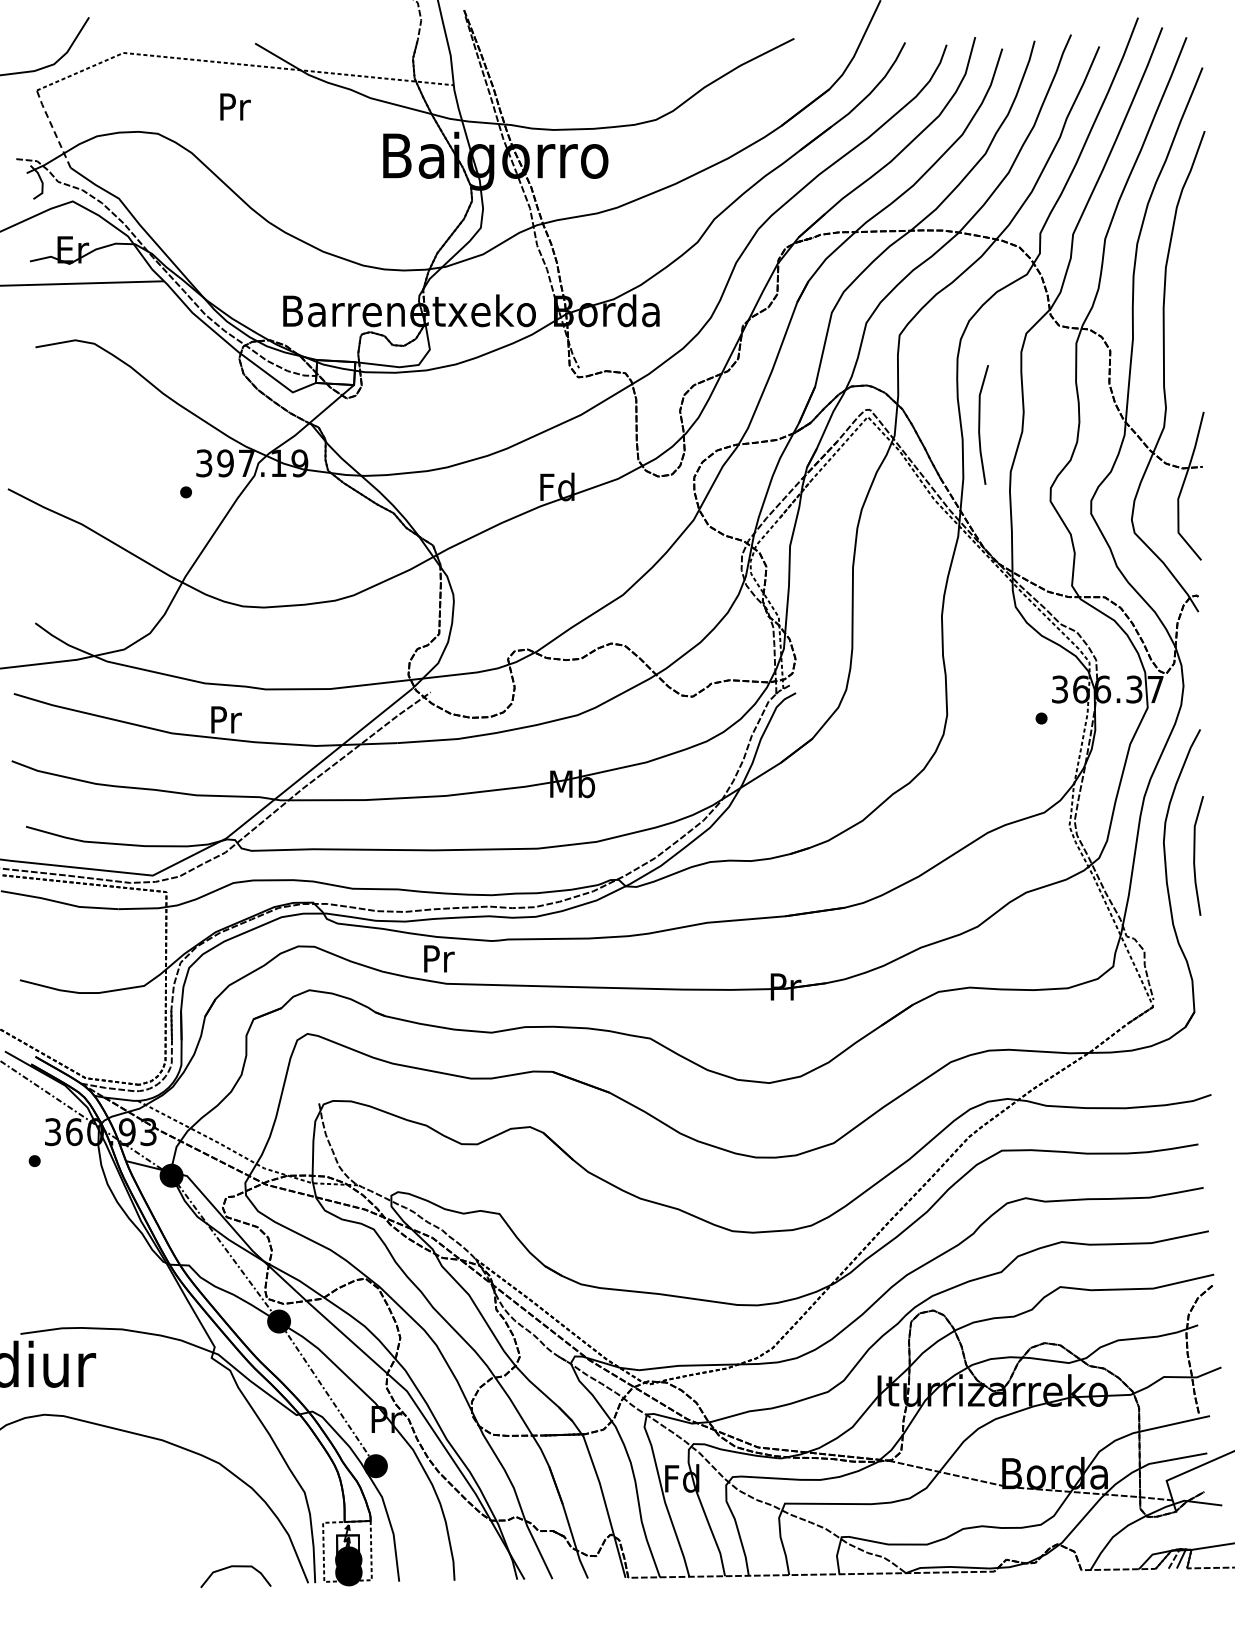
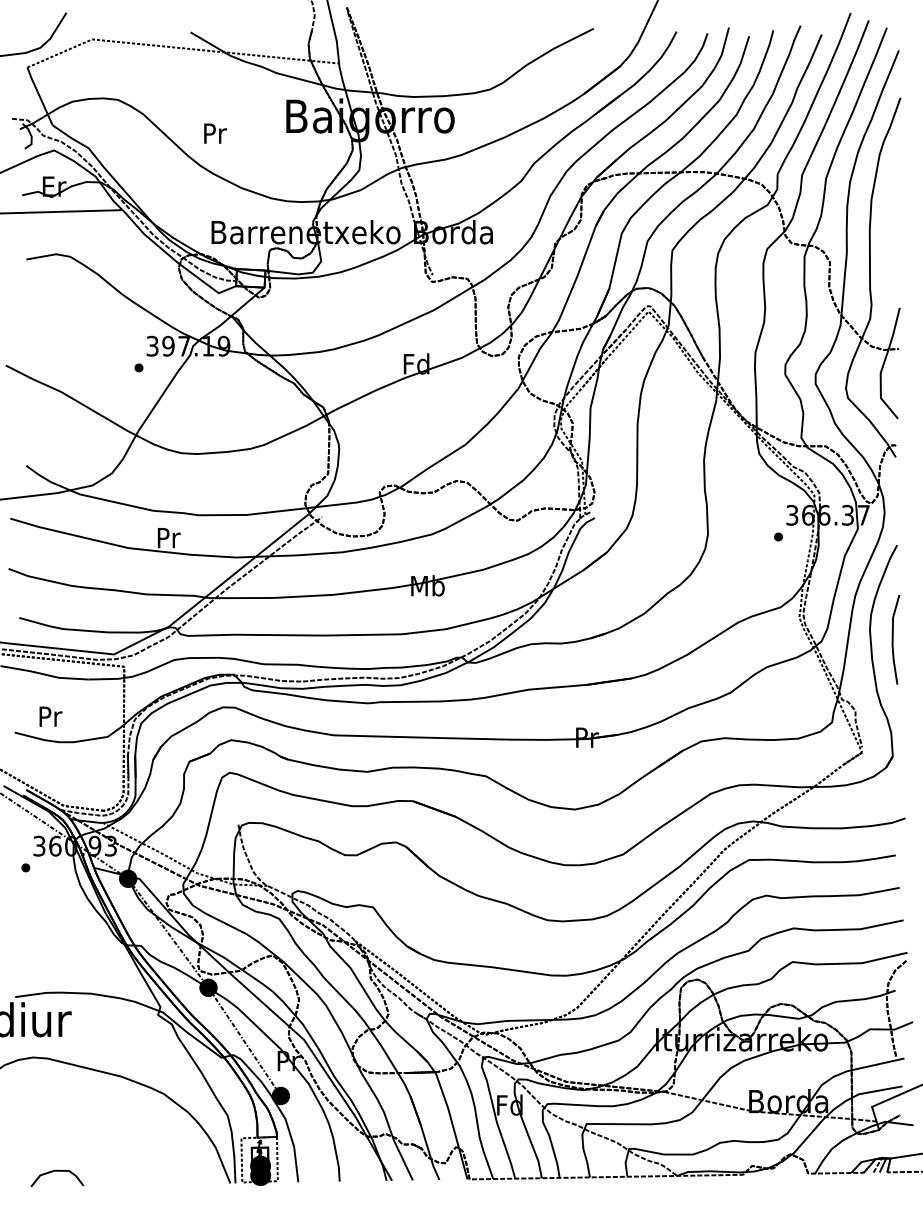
text: (235, 106) -> (215, 133), moved
line: (53, 128) -> (39, 95), dashed -> solid
line: (980, 424) -> (732, 317), removed
text: (439, 958) -> (51, 716), moved
curve: (235, 1567) -> (57, 1171), moved

